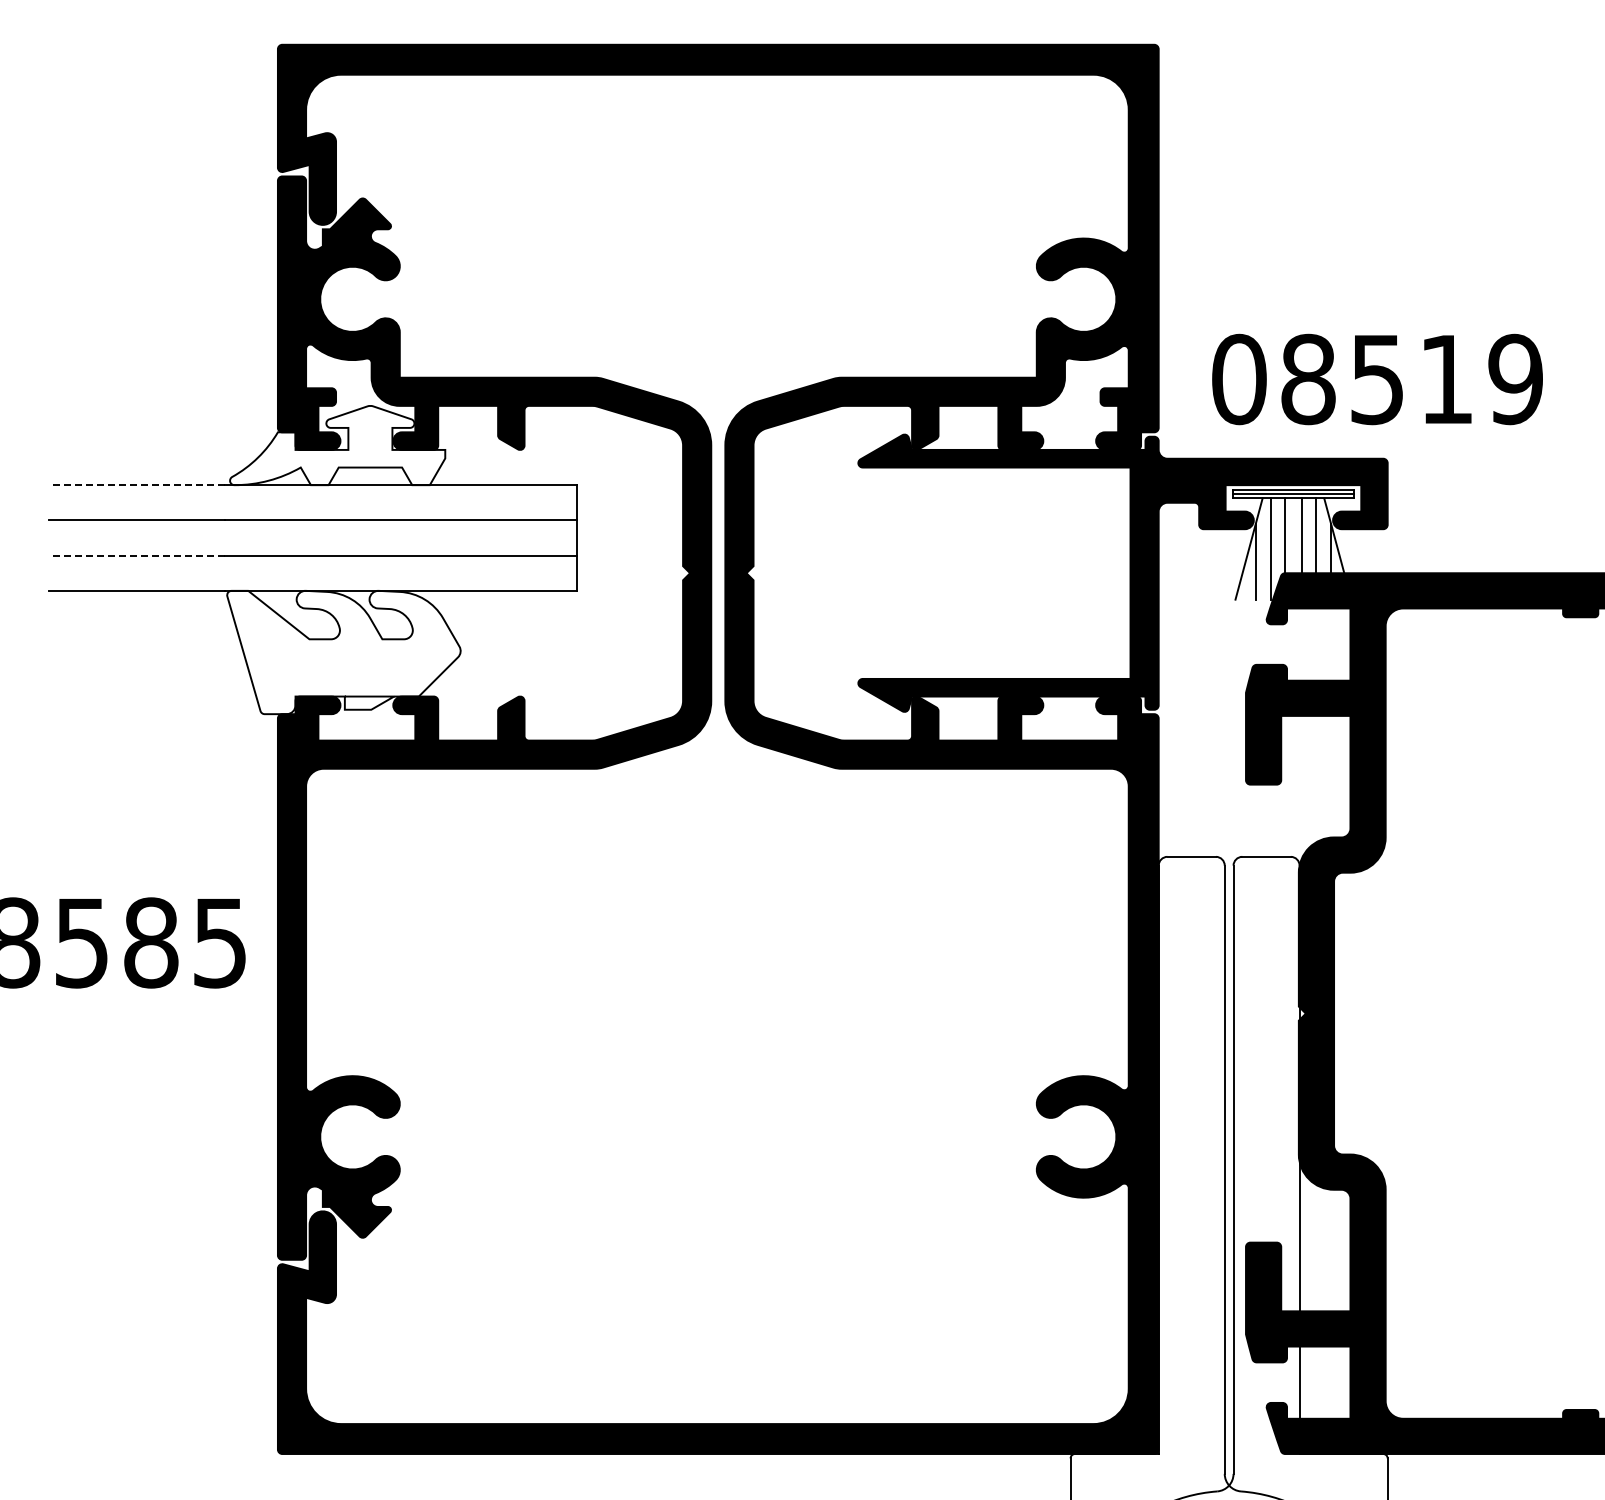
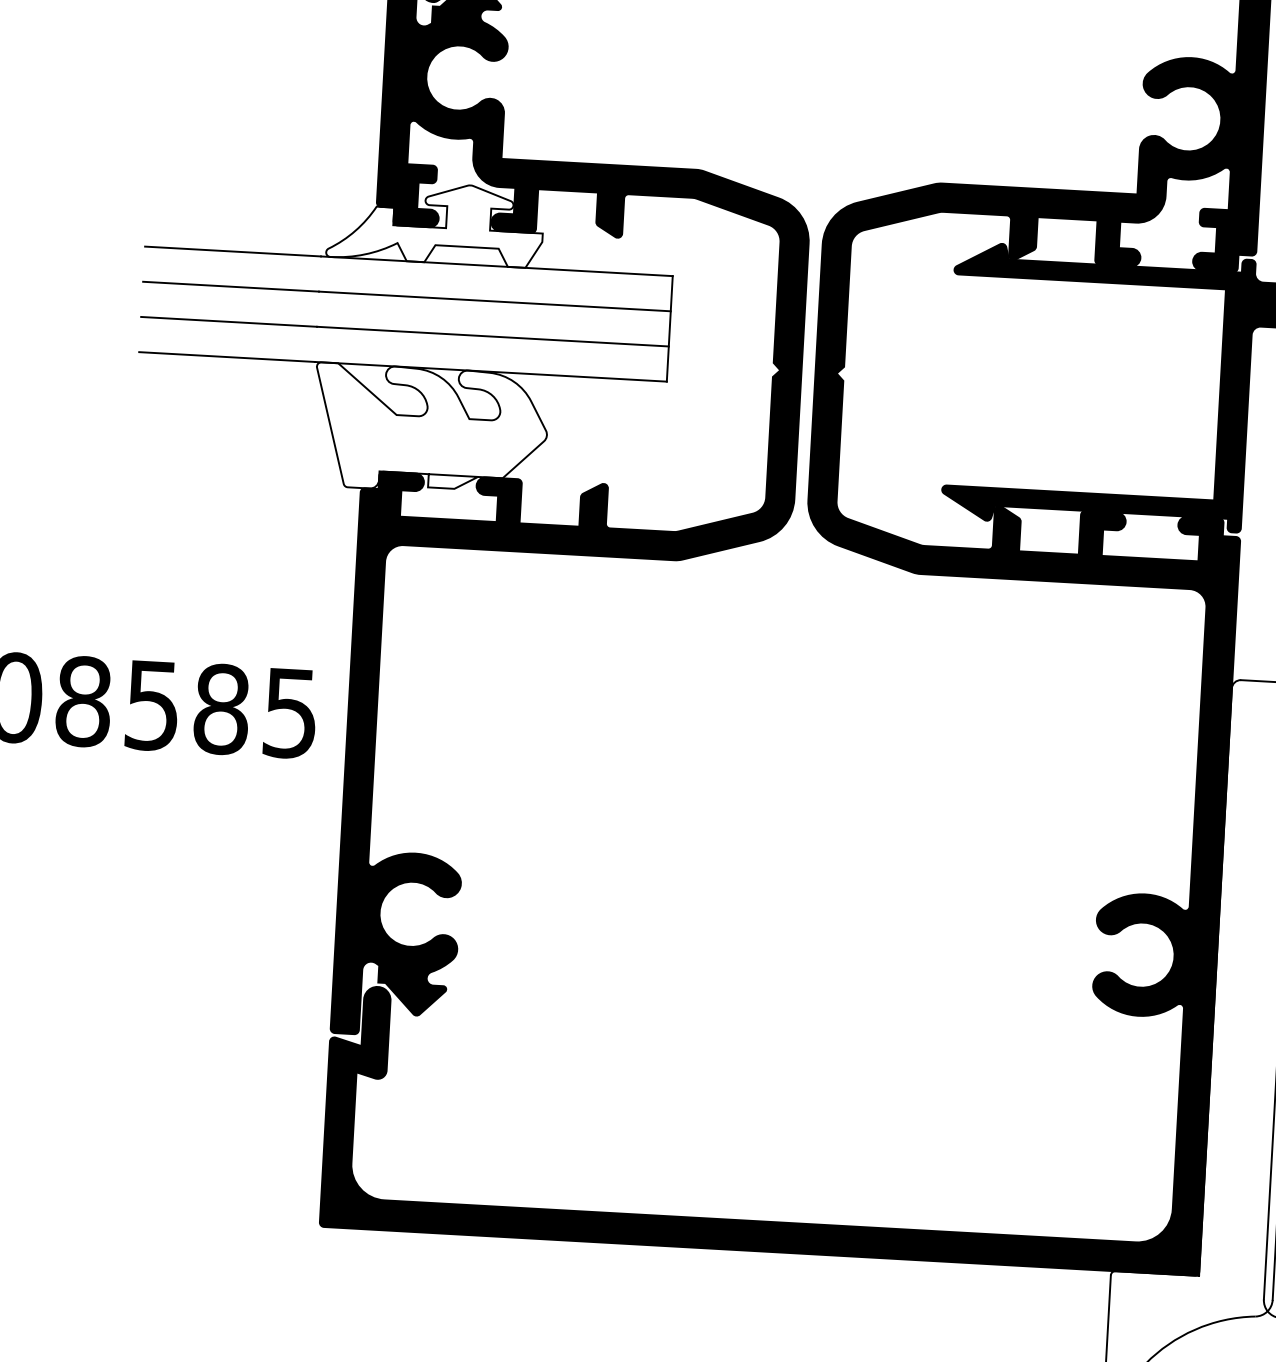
line: (136, 485) -> (232, 251), dashed -> solid
line: (136, 555) -> (228, 321), dashed -> solid

